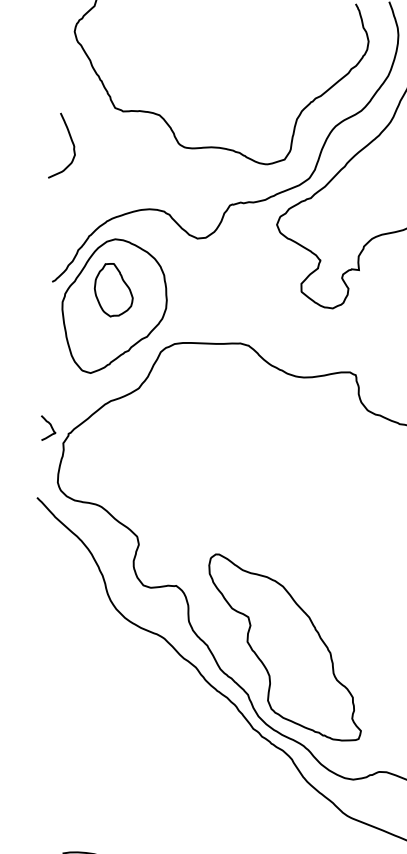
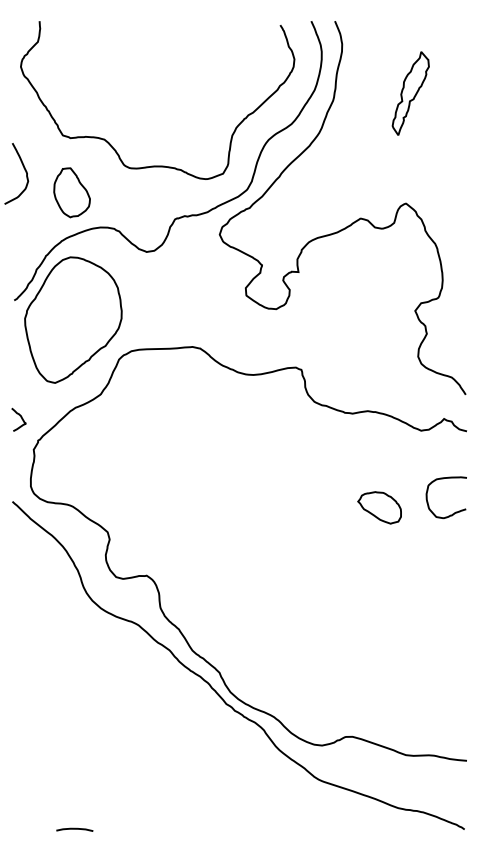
part: (113, 289) -> (71, 192), moved
curve: (50, 426) -> (20, 417), moved
part: (285, 647) -> (251, 626), removed

